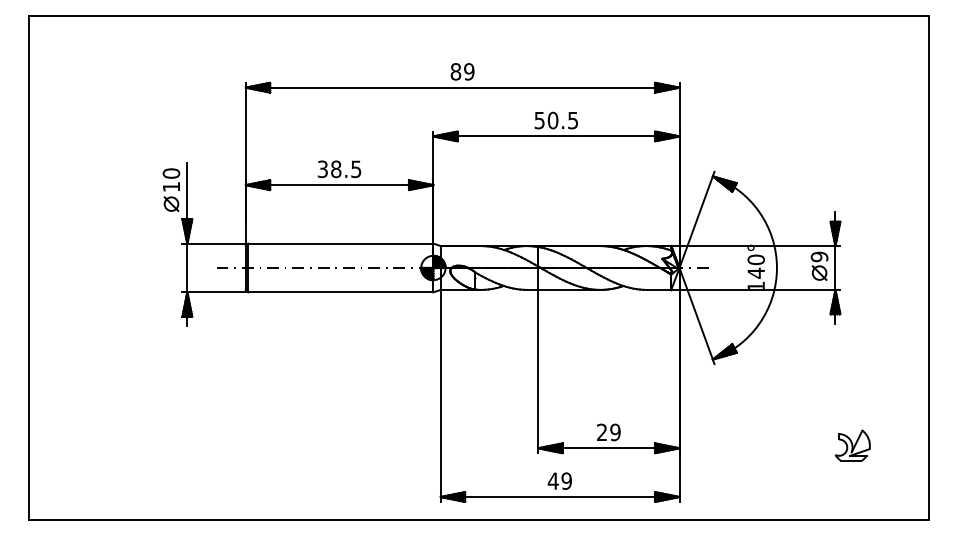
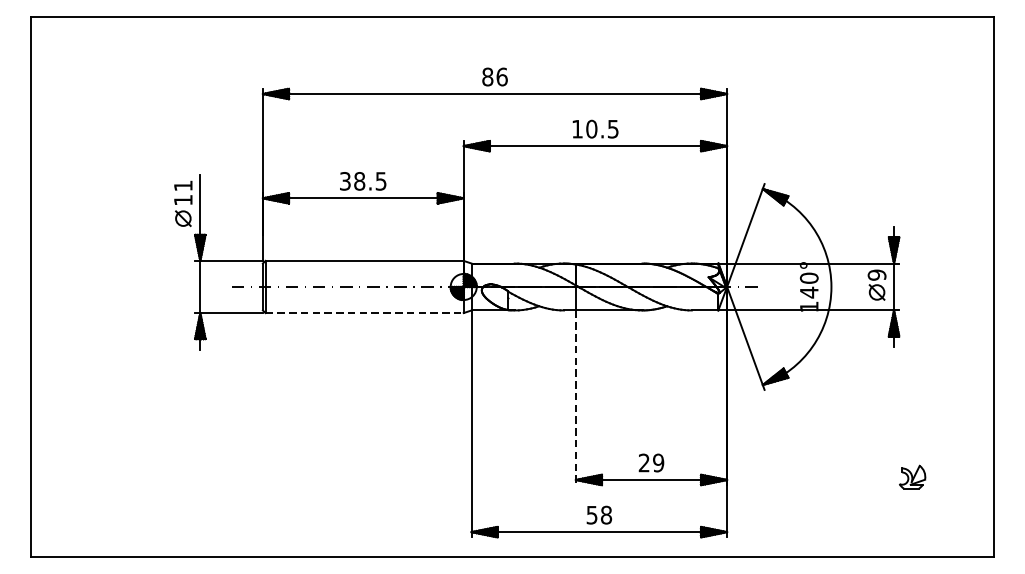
text: (469, 71) -> (502, 76), 89 -> 86
text: (539, 120) -> (577, 129), 50.5 -> 10.5
text: (171, 173) -> (183, 185), 10 -> 11
line: (340, 292) -> (364, 313), solid -> dashed
line: (538, 371) -> (576, 397), solid -> dashed
part: (852, 445) -> (912, 476), size x0.7
text: (559, 480) -> (598, 514), 49 -> 58

